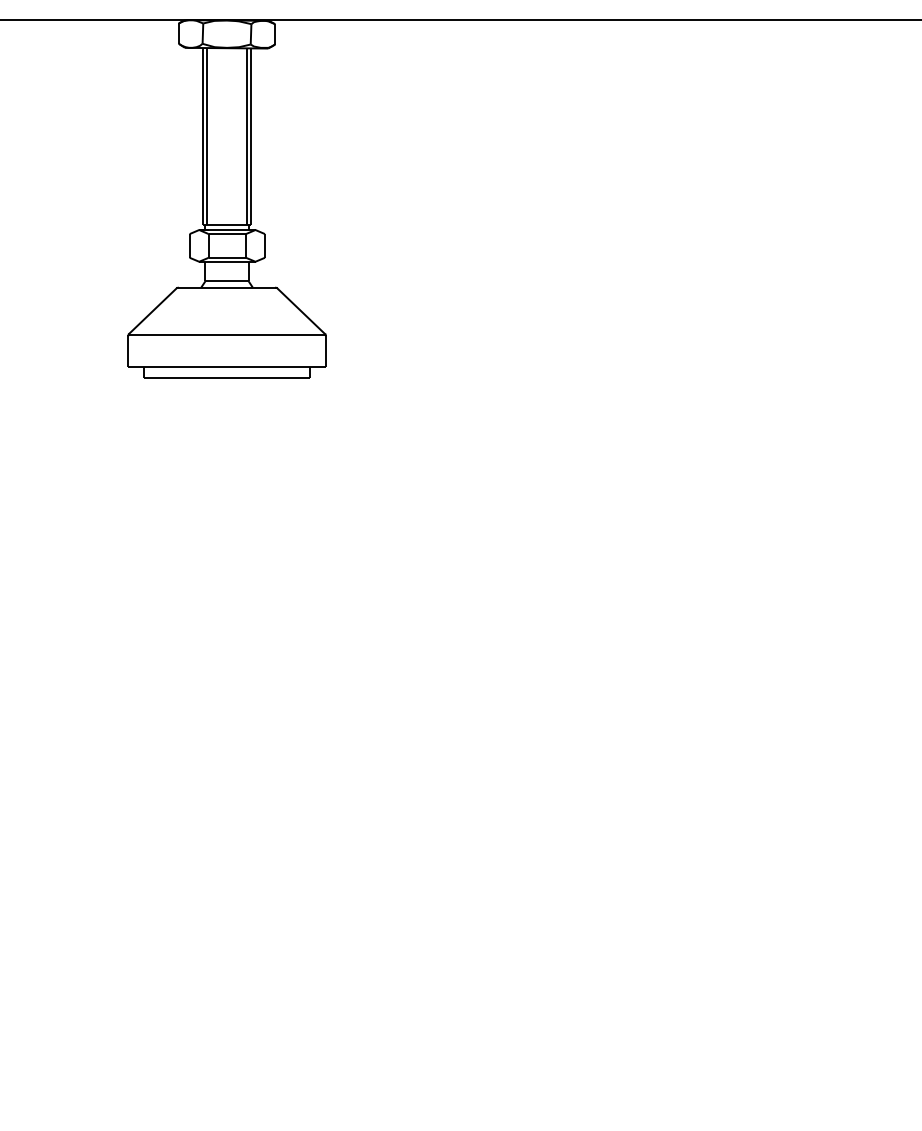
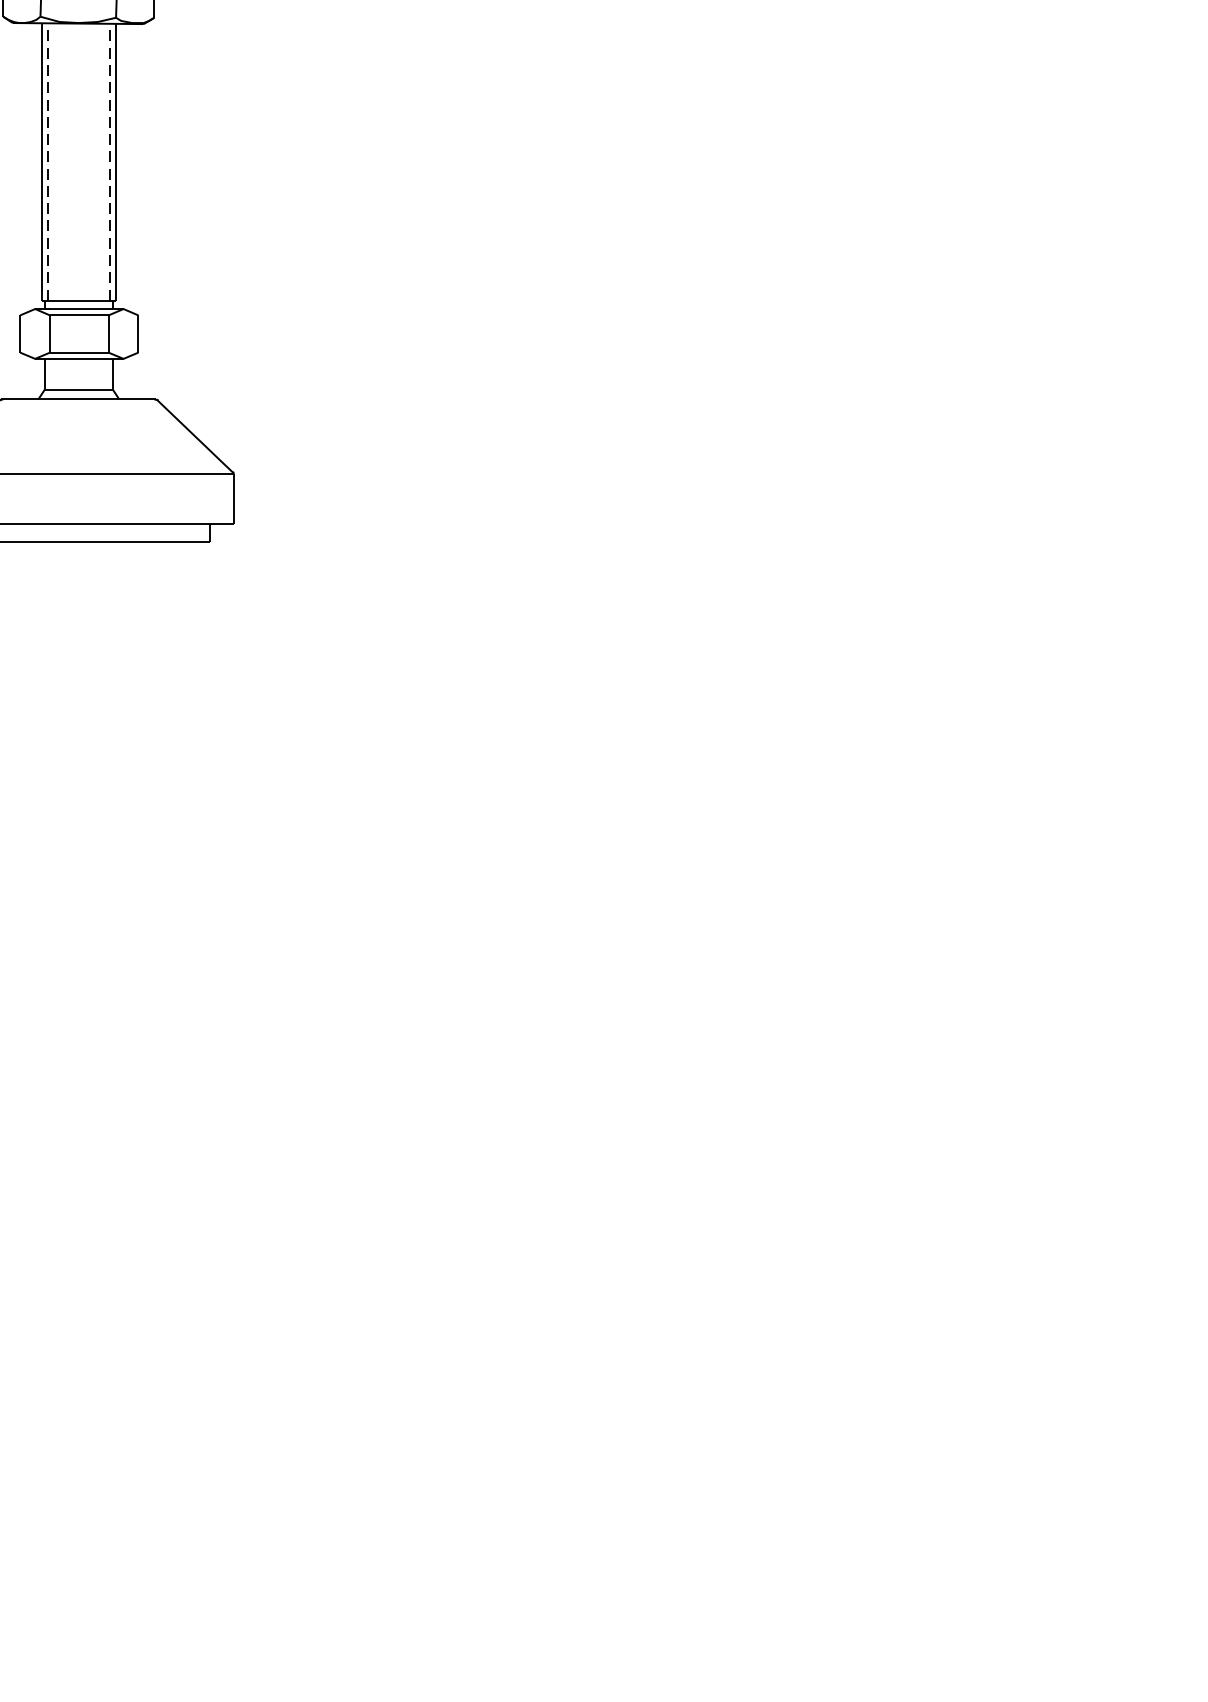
line: (207, 135) -> (48, 160), solid -> dashed
line: (246, 135) -> (109, 160), solid -> dashed

